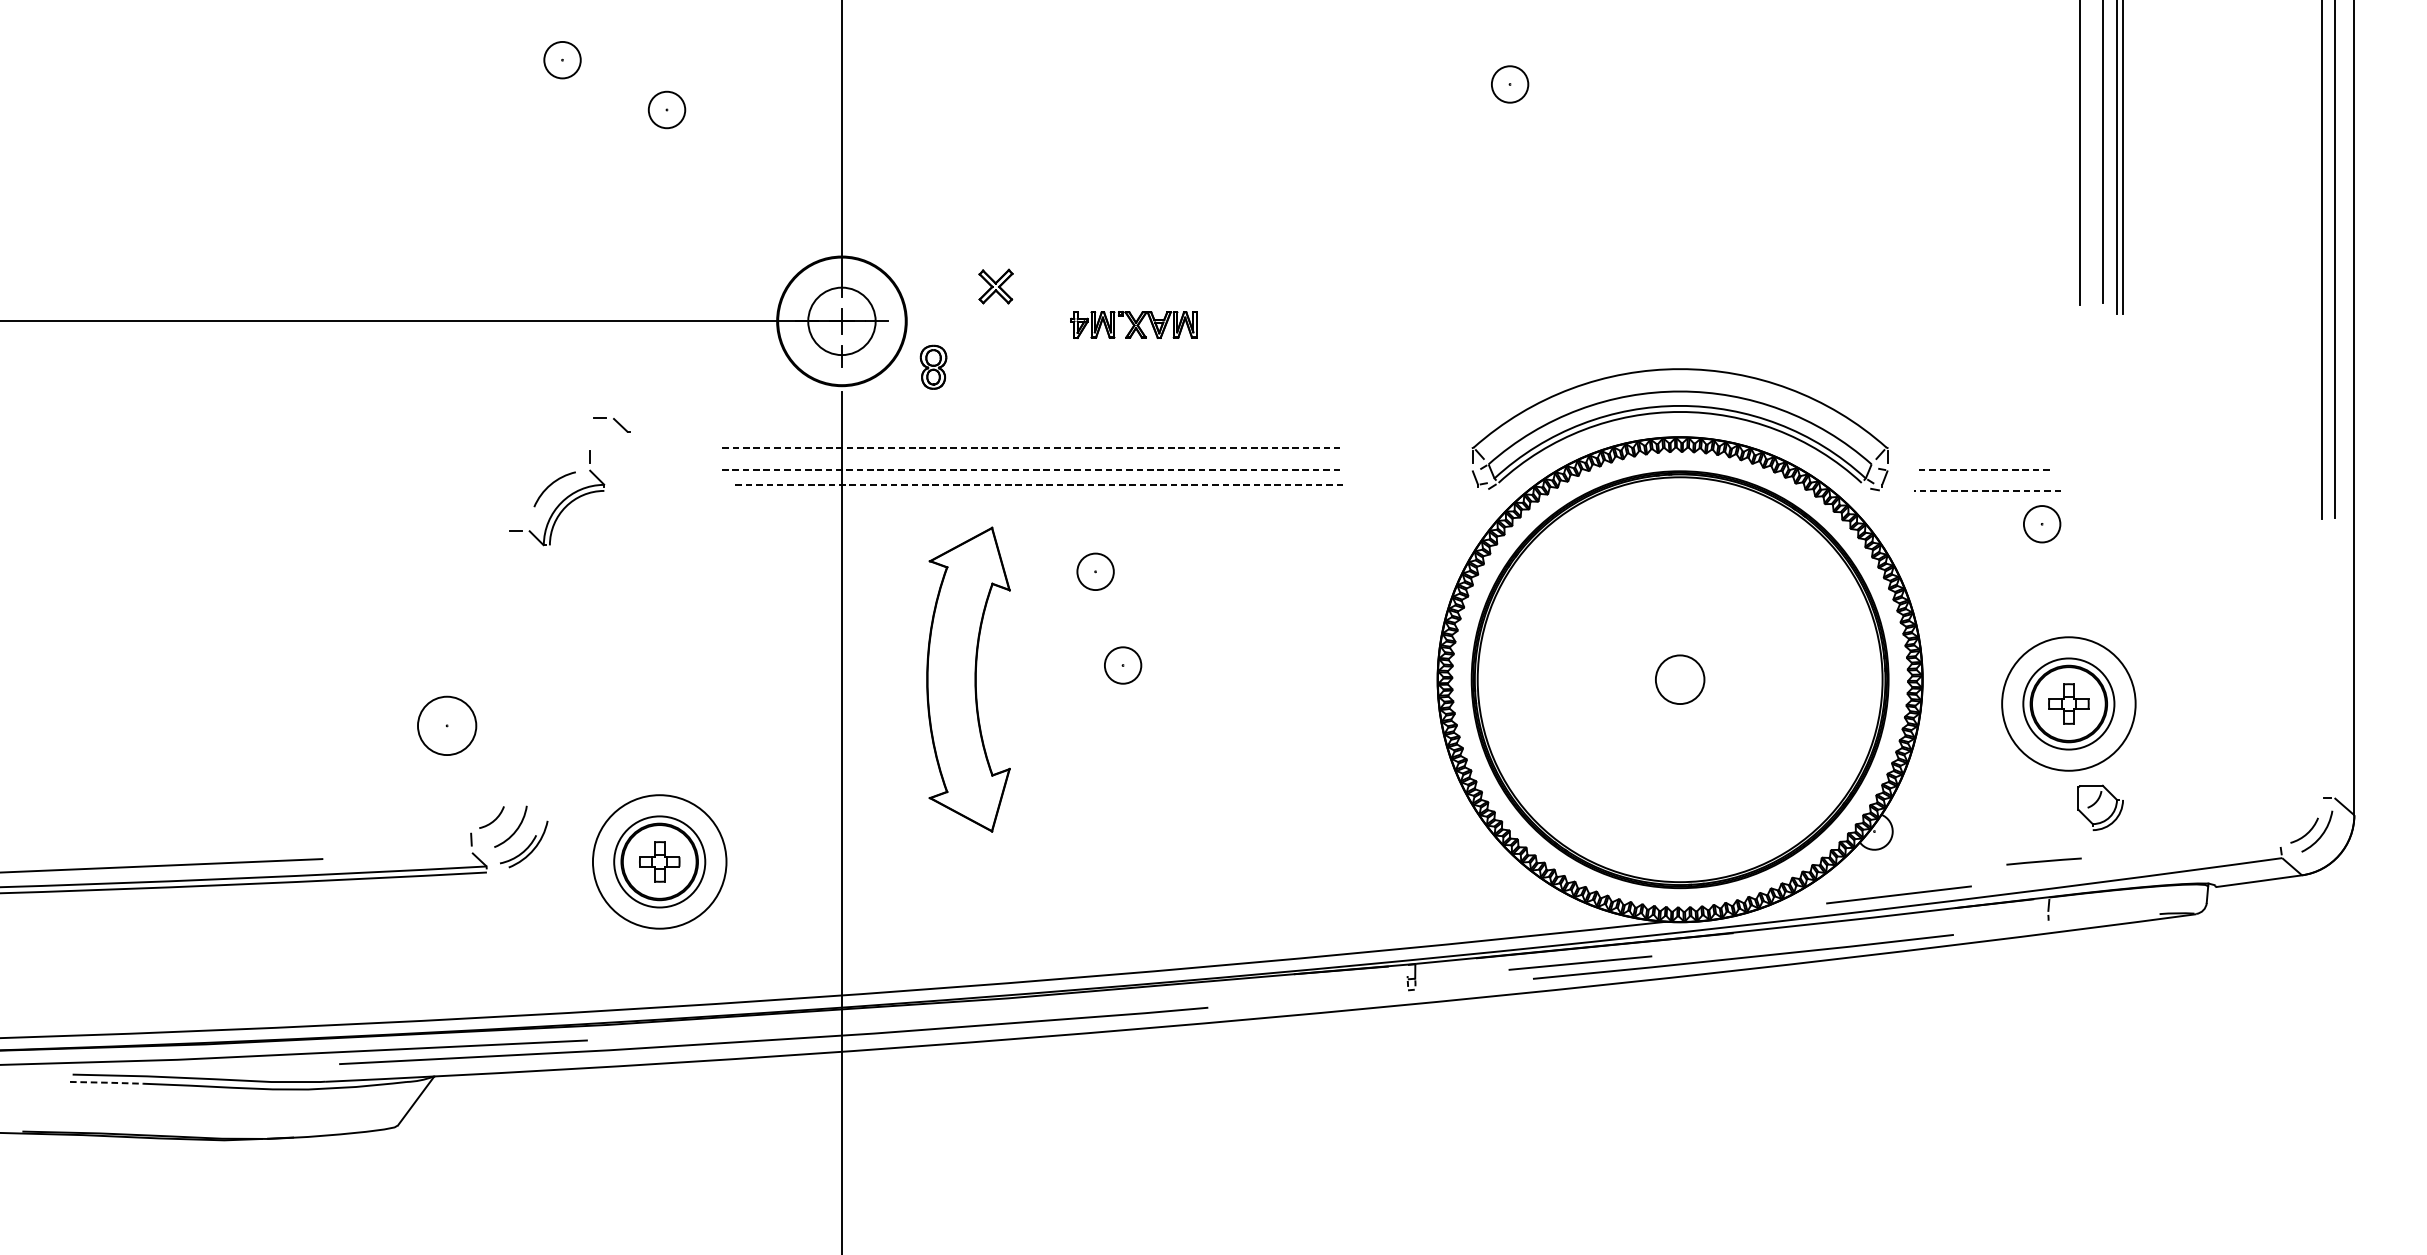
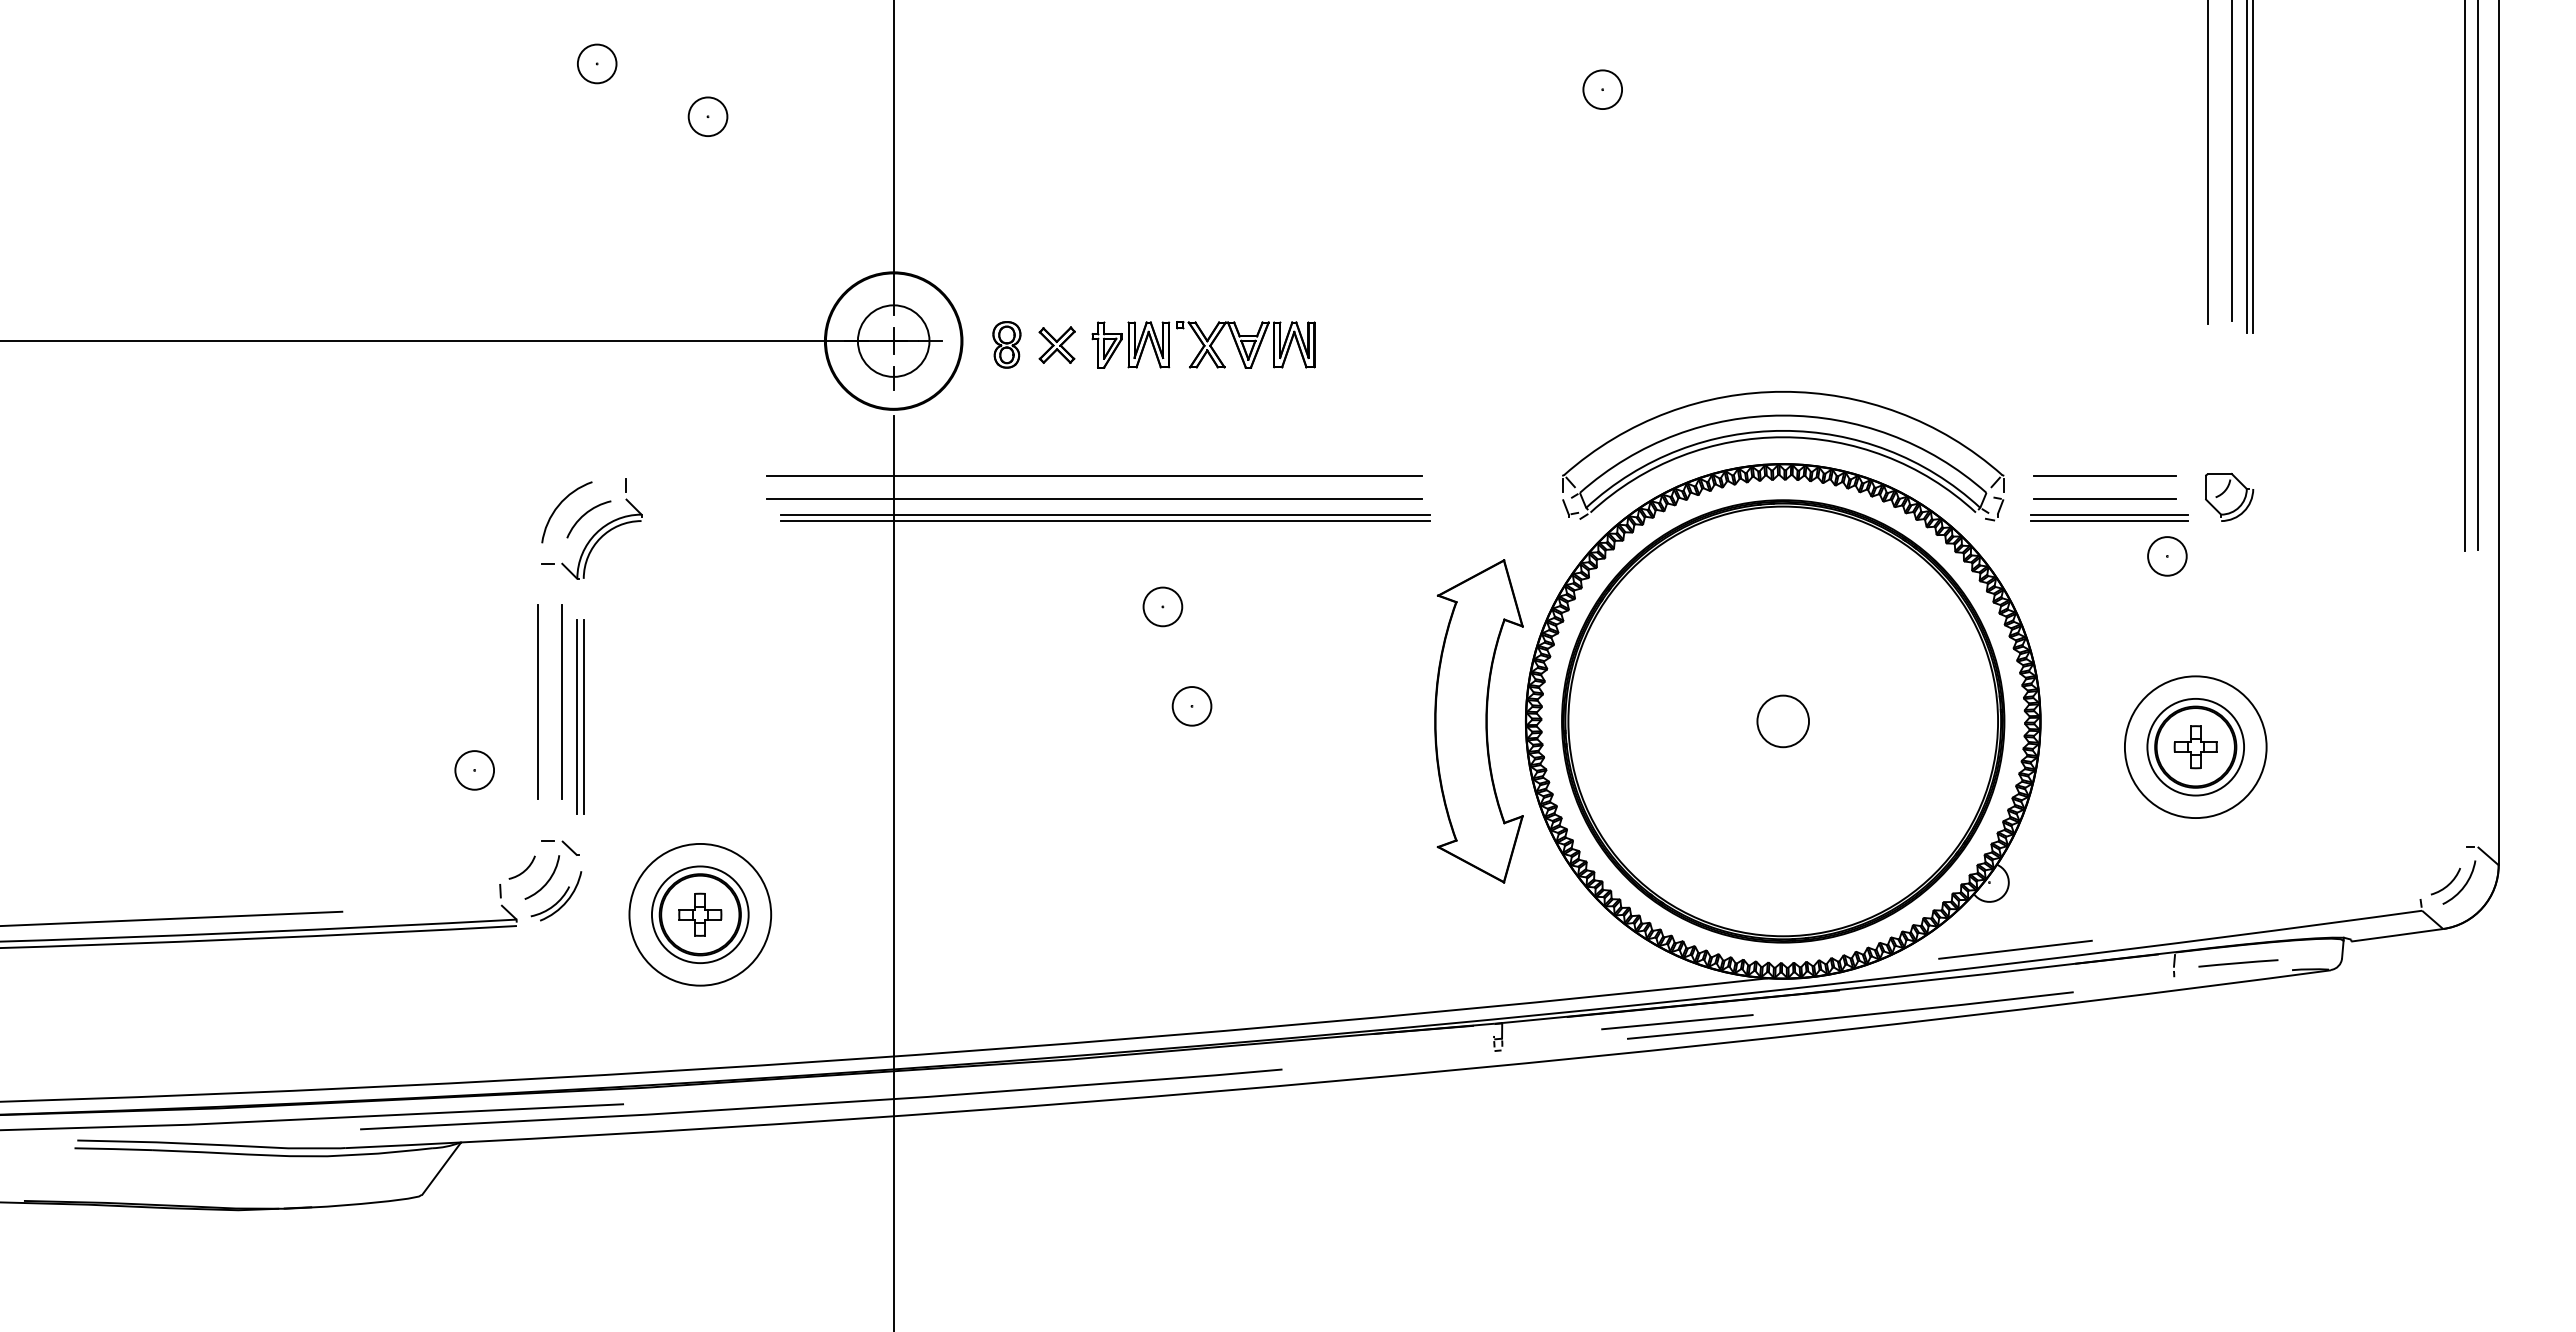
part: (995, 285) -> (1056, 344), moved
part: (1133, 324) -> (1203, 344), size x1.67
part: (933, 366) -> (1006, 344), moved
part: (611, 424) -> (560, 847), moved
line: (1031, 447) -> (1094, 475), dashed -> solid
line: (1982, 447) -> (2104, 475), added
line: (1031, 470) -> (1094, 499), dashed -> solid
line: (1982, 470) -> (2104, 499), dashed -> solid
arc: (527, 476) -> (560, 505), added
line: (1041, 484) -> (1105, 514), dashed -> solid
line: (1987, 484) -> (2109, 514), added
line: (1040, 491) -> (1104, 521), added
line: (1986, 491) -> (2108, 521), dashed -> solid
line: (507, 661) -> (538, 702), added
line: (529, 661) -> (562, 702), added
line: (543, 675) -> (577, 716), added
line: (549, 675) -> (583, 716), added
part: (968, 679) -> (1478, 721), moved
circle: (446, 725) -> (474, 770), size x0.62
part: (2100, 807) -> (2229, 496), moved
line: (2044, 861) -> (2238, 963), moved
line: (106, 1083) -> (113, 1149), dashed -> solid

